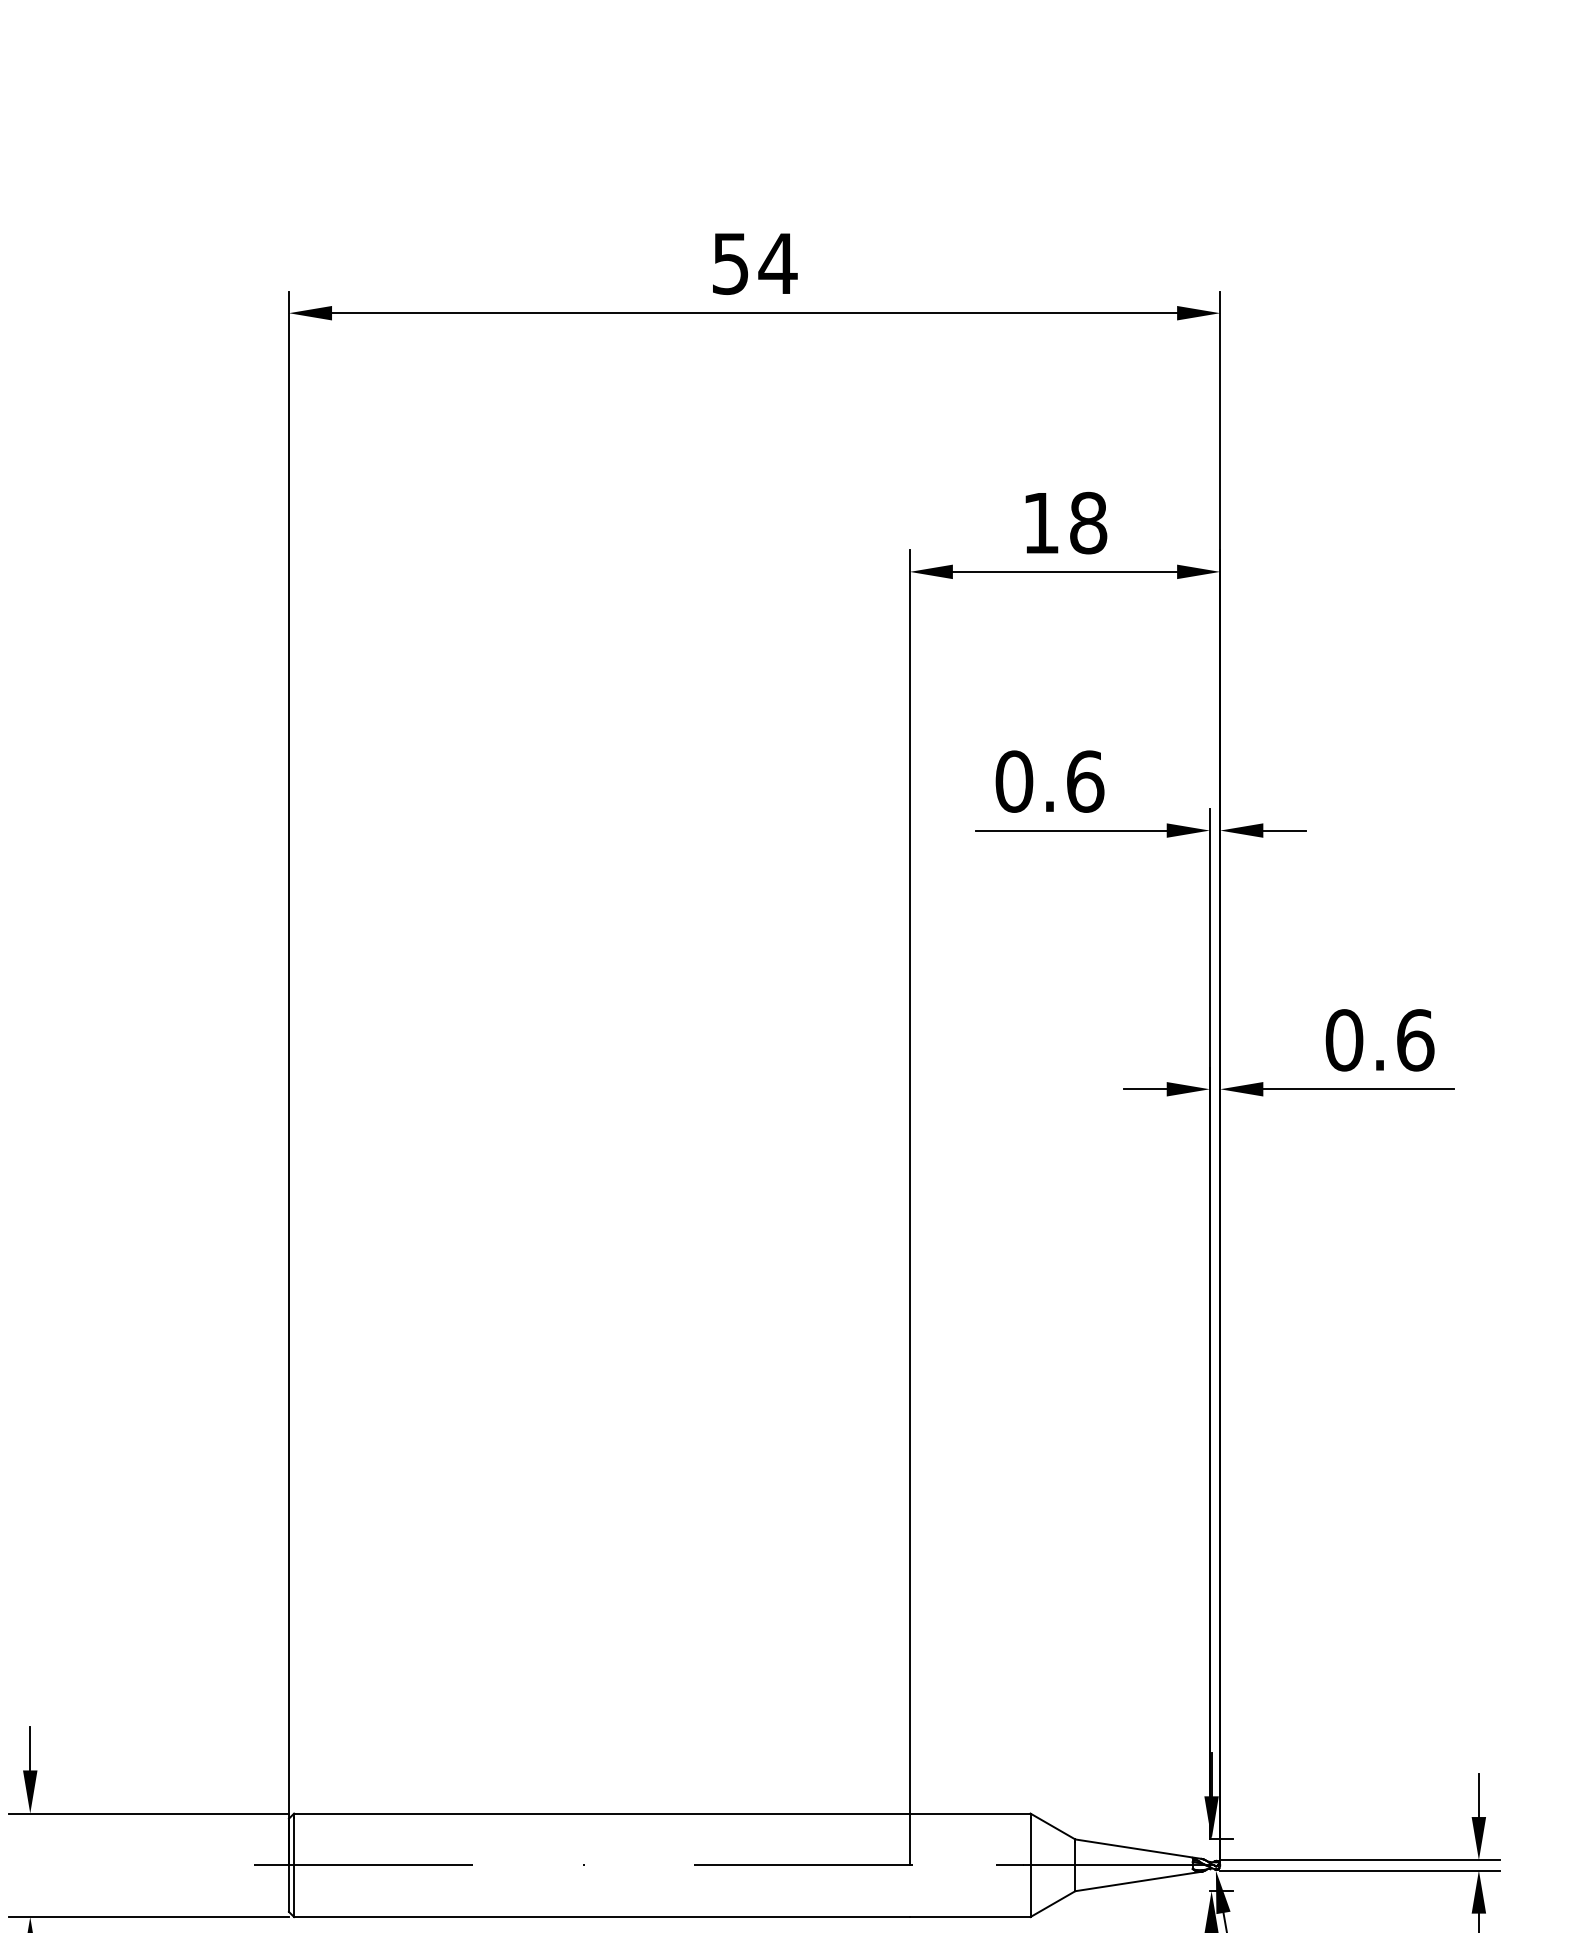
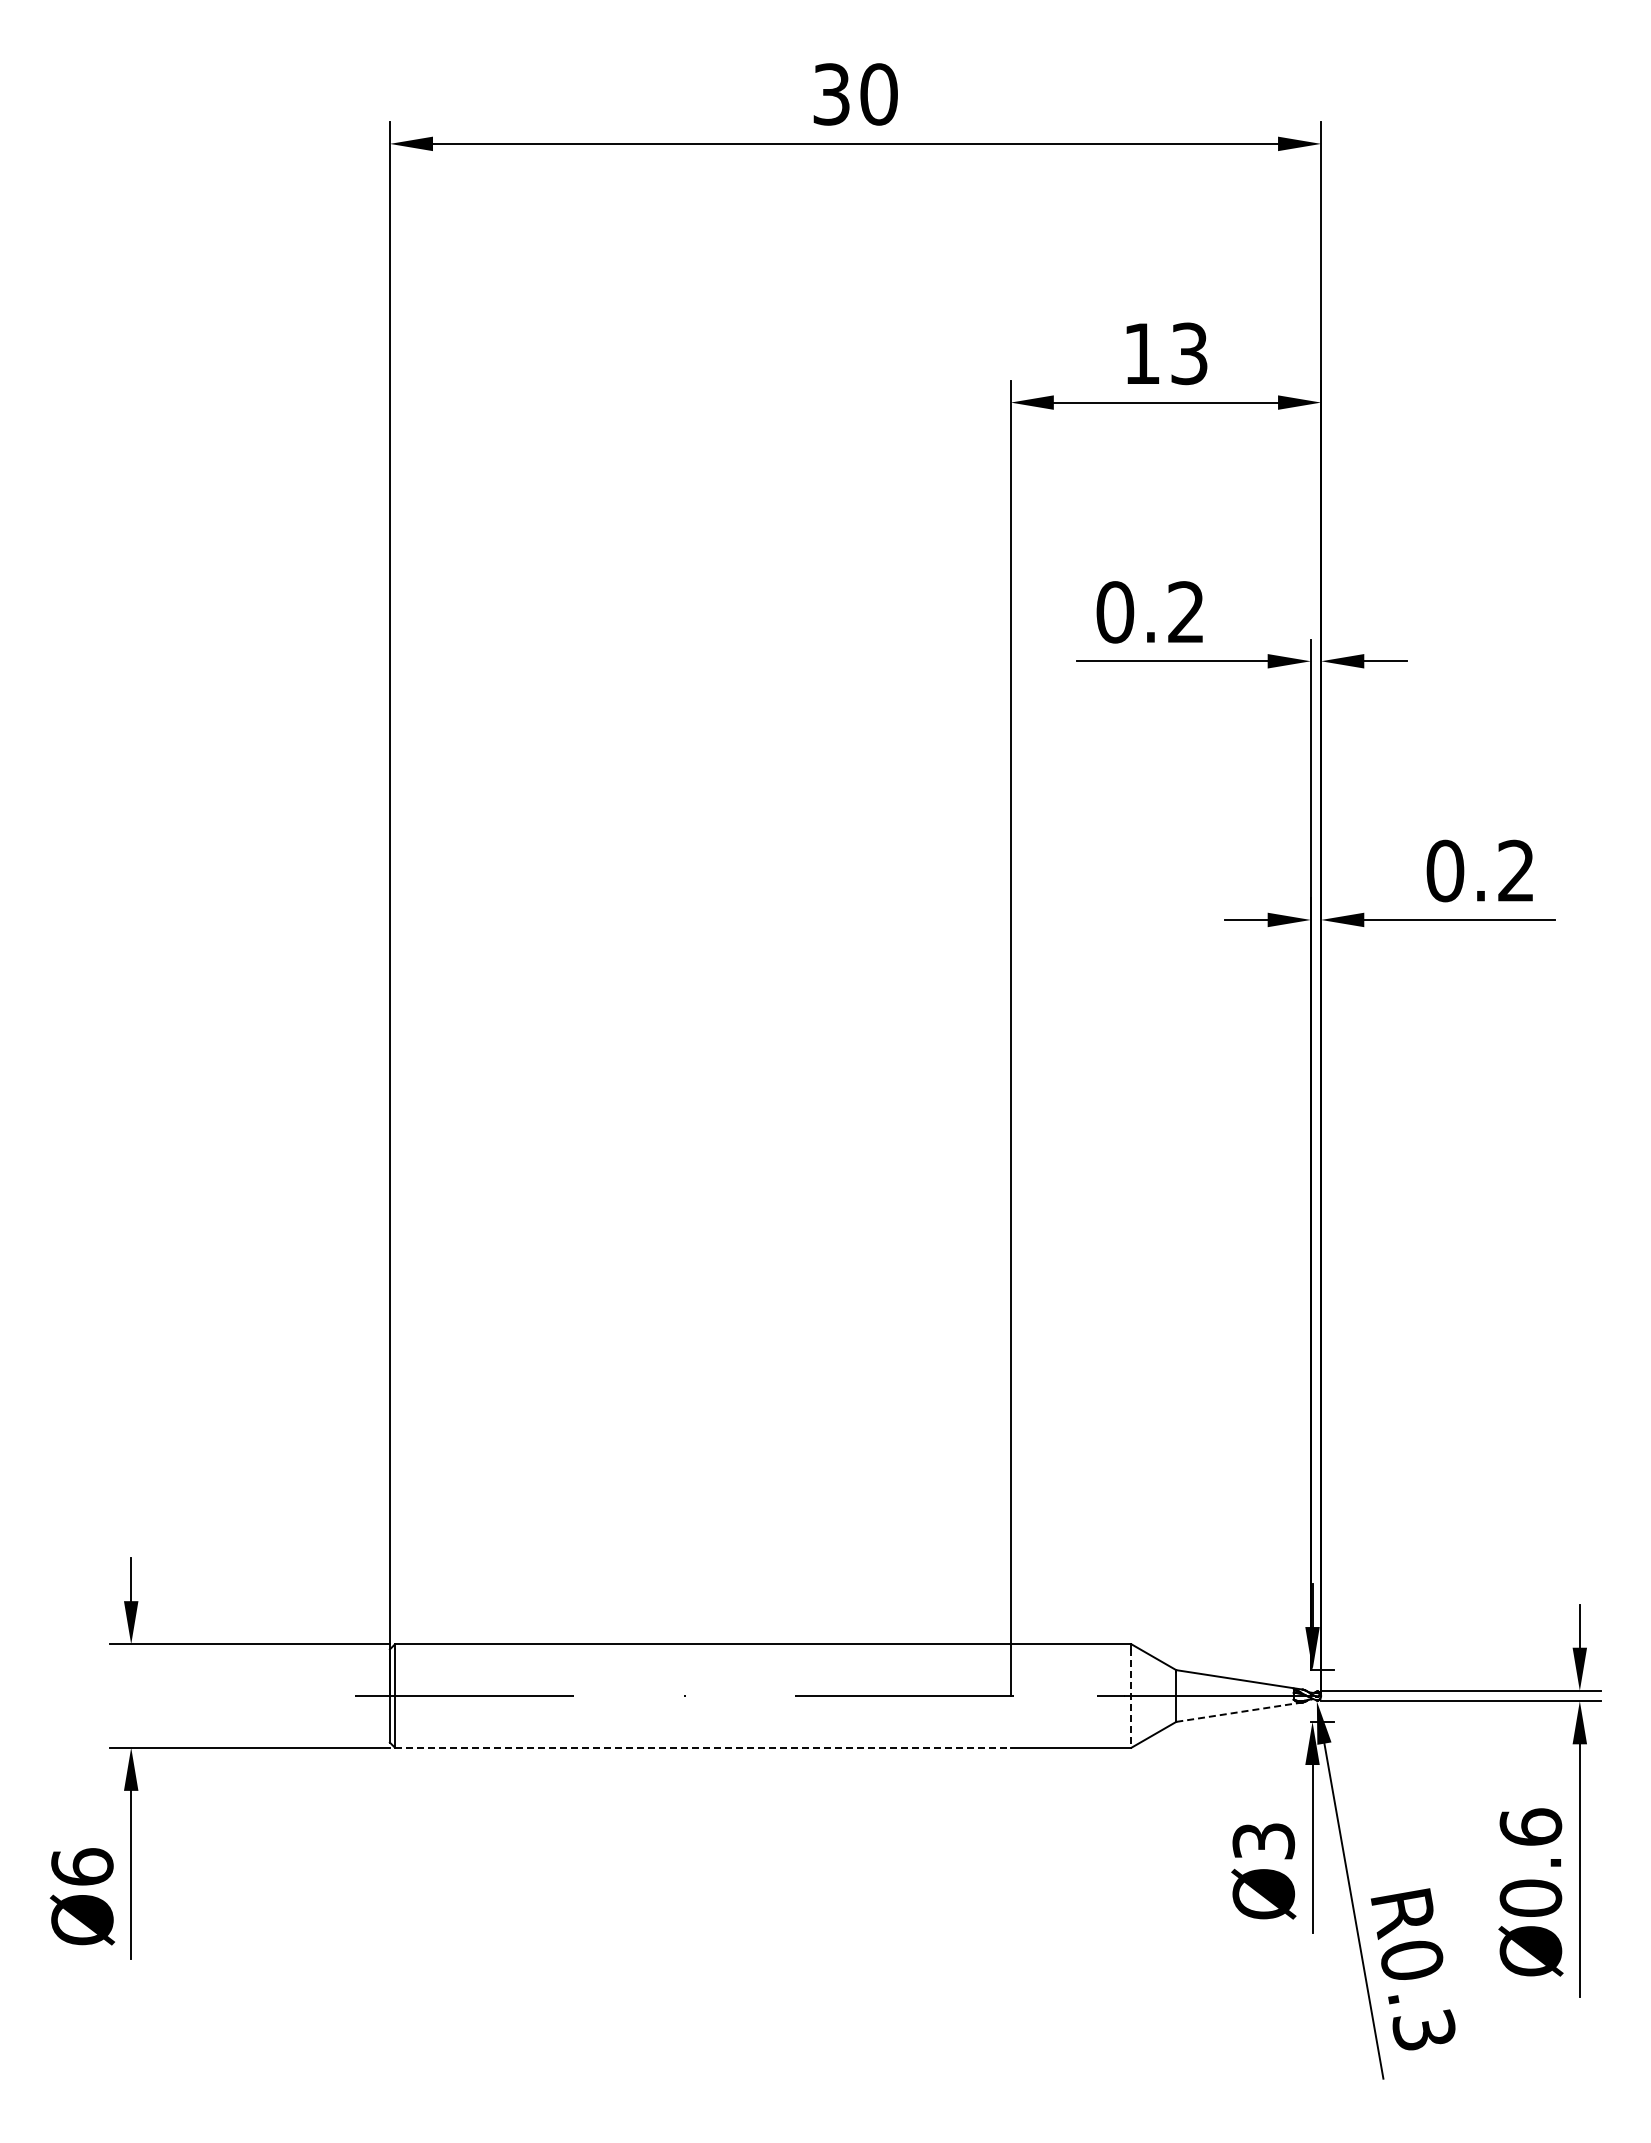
text: (755, 263) -> (856, 94), 54 -> 30
text: (1088, 522) -> (1189, 353), 18 -> 13
text: (1085, 781) -> (1186, 612), 0.6 -> 0.2
text: (1415, 1039) -> (1516, 870), 0.6 -> 0.2
line: (1030, 1867) -> (1131, 1698), solid -> dashed
line: (1138, 1881) -> (1239, 1712), solid -> dashed
line: (601, 1916) -> (702, 1747), solid -> dashed

